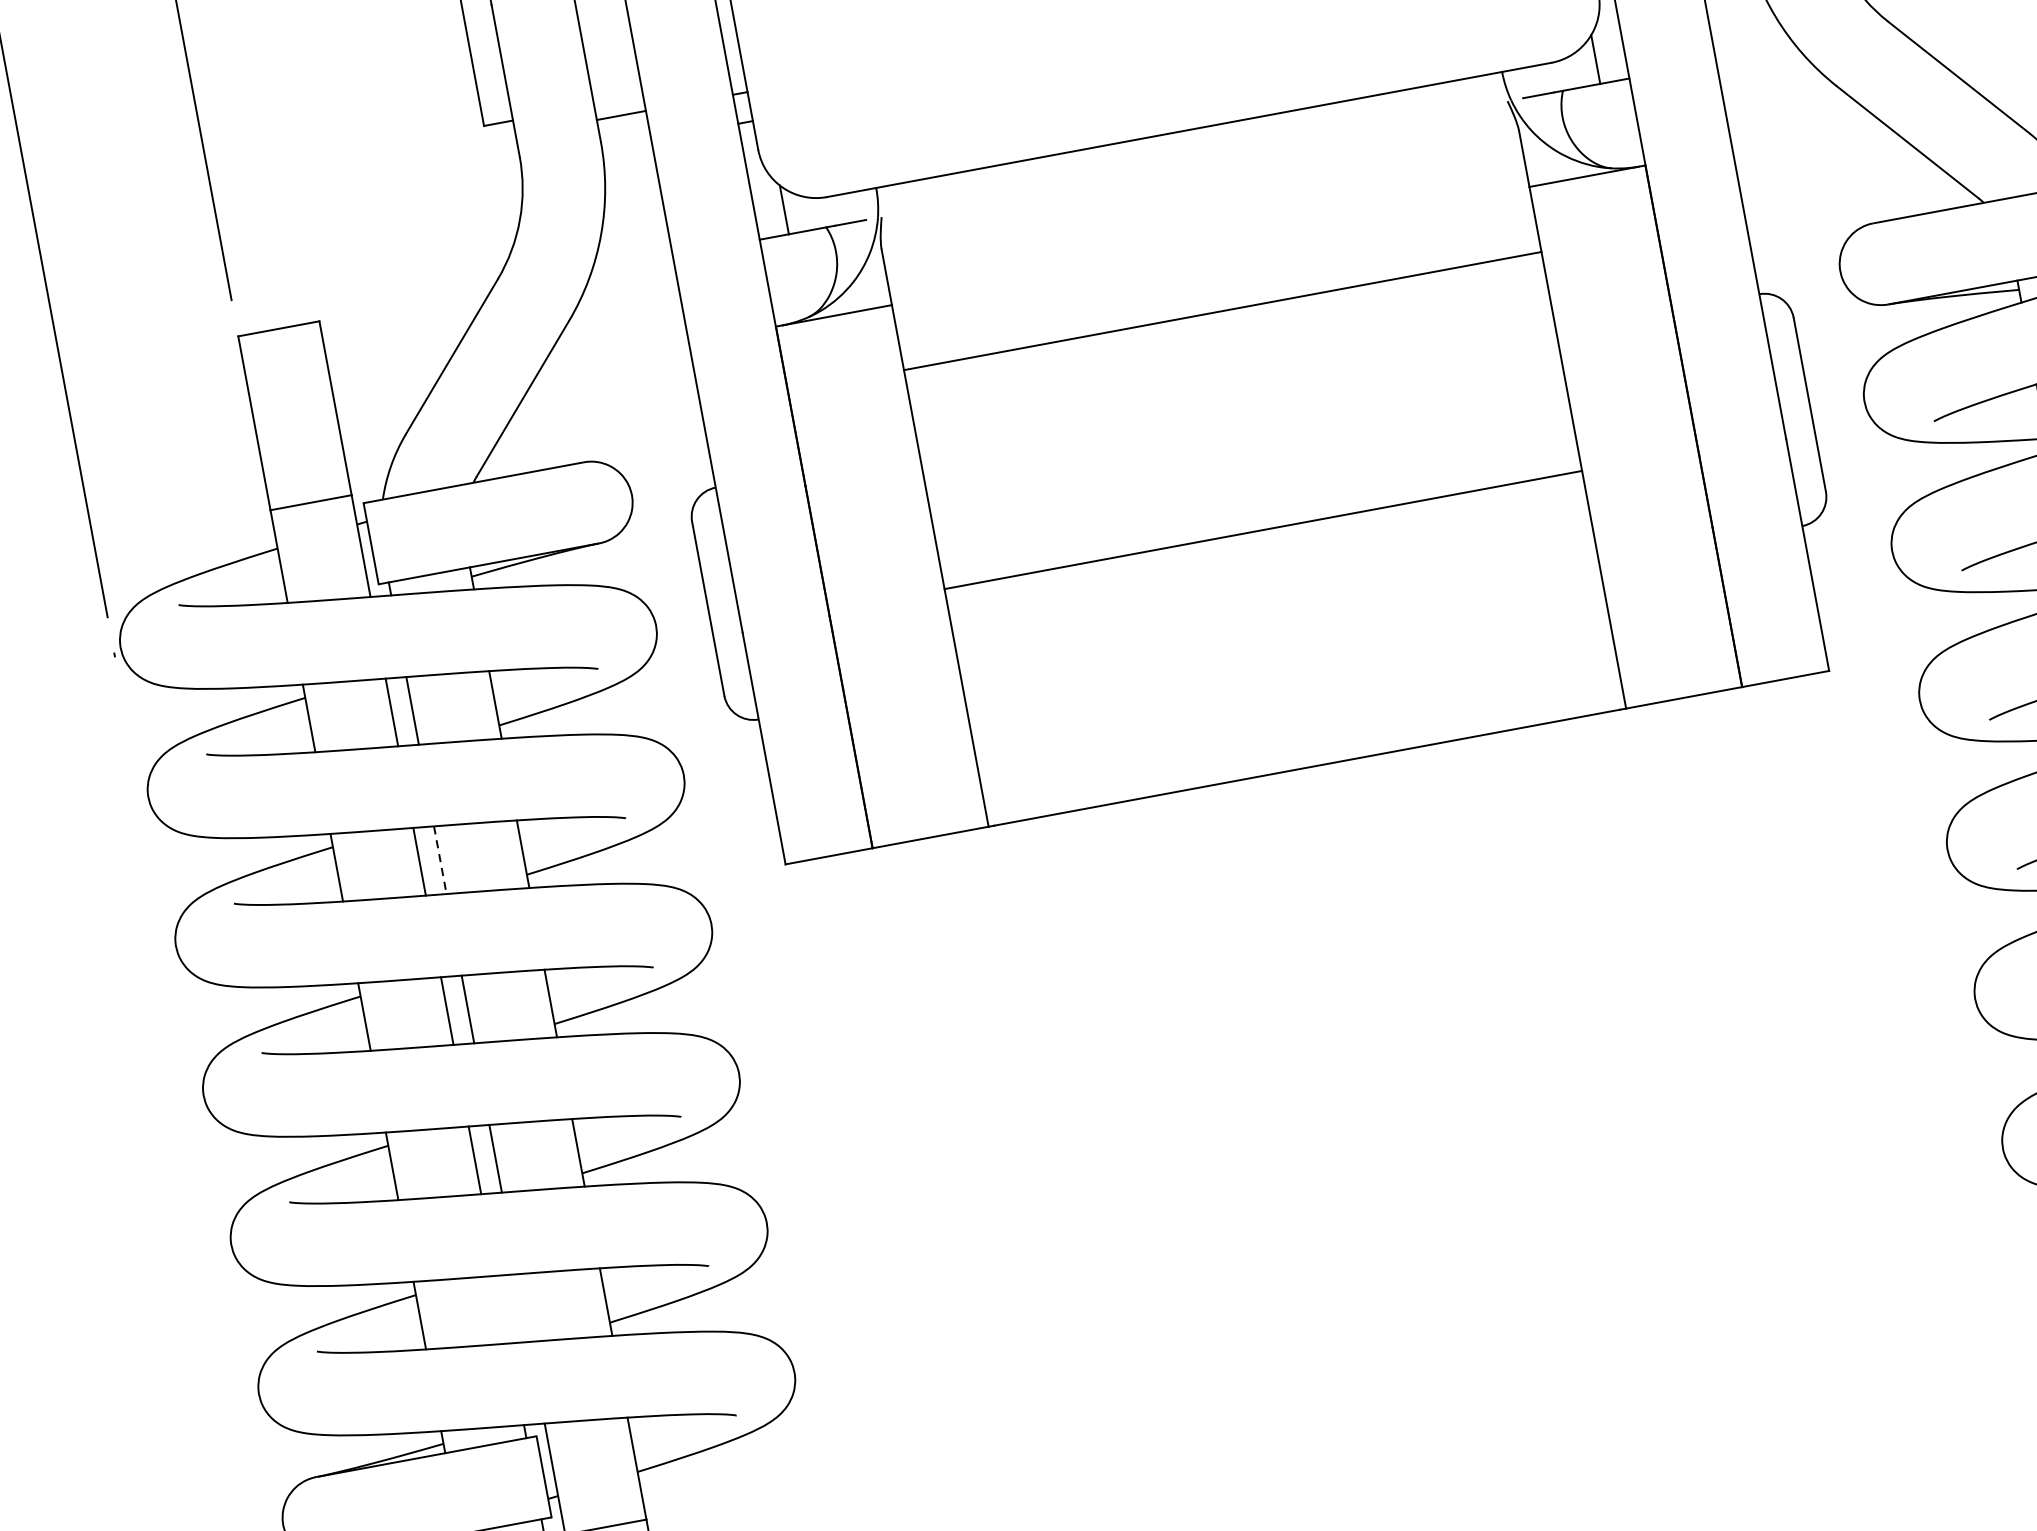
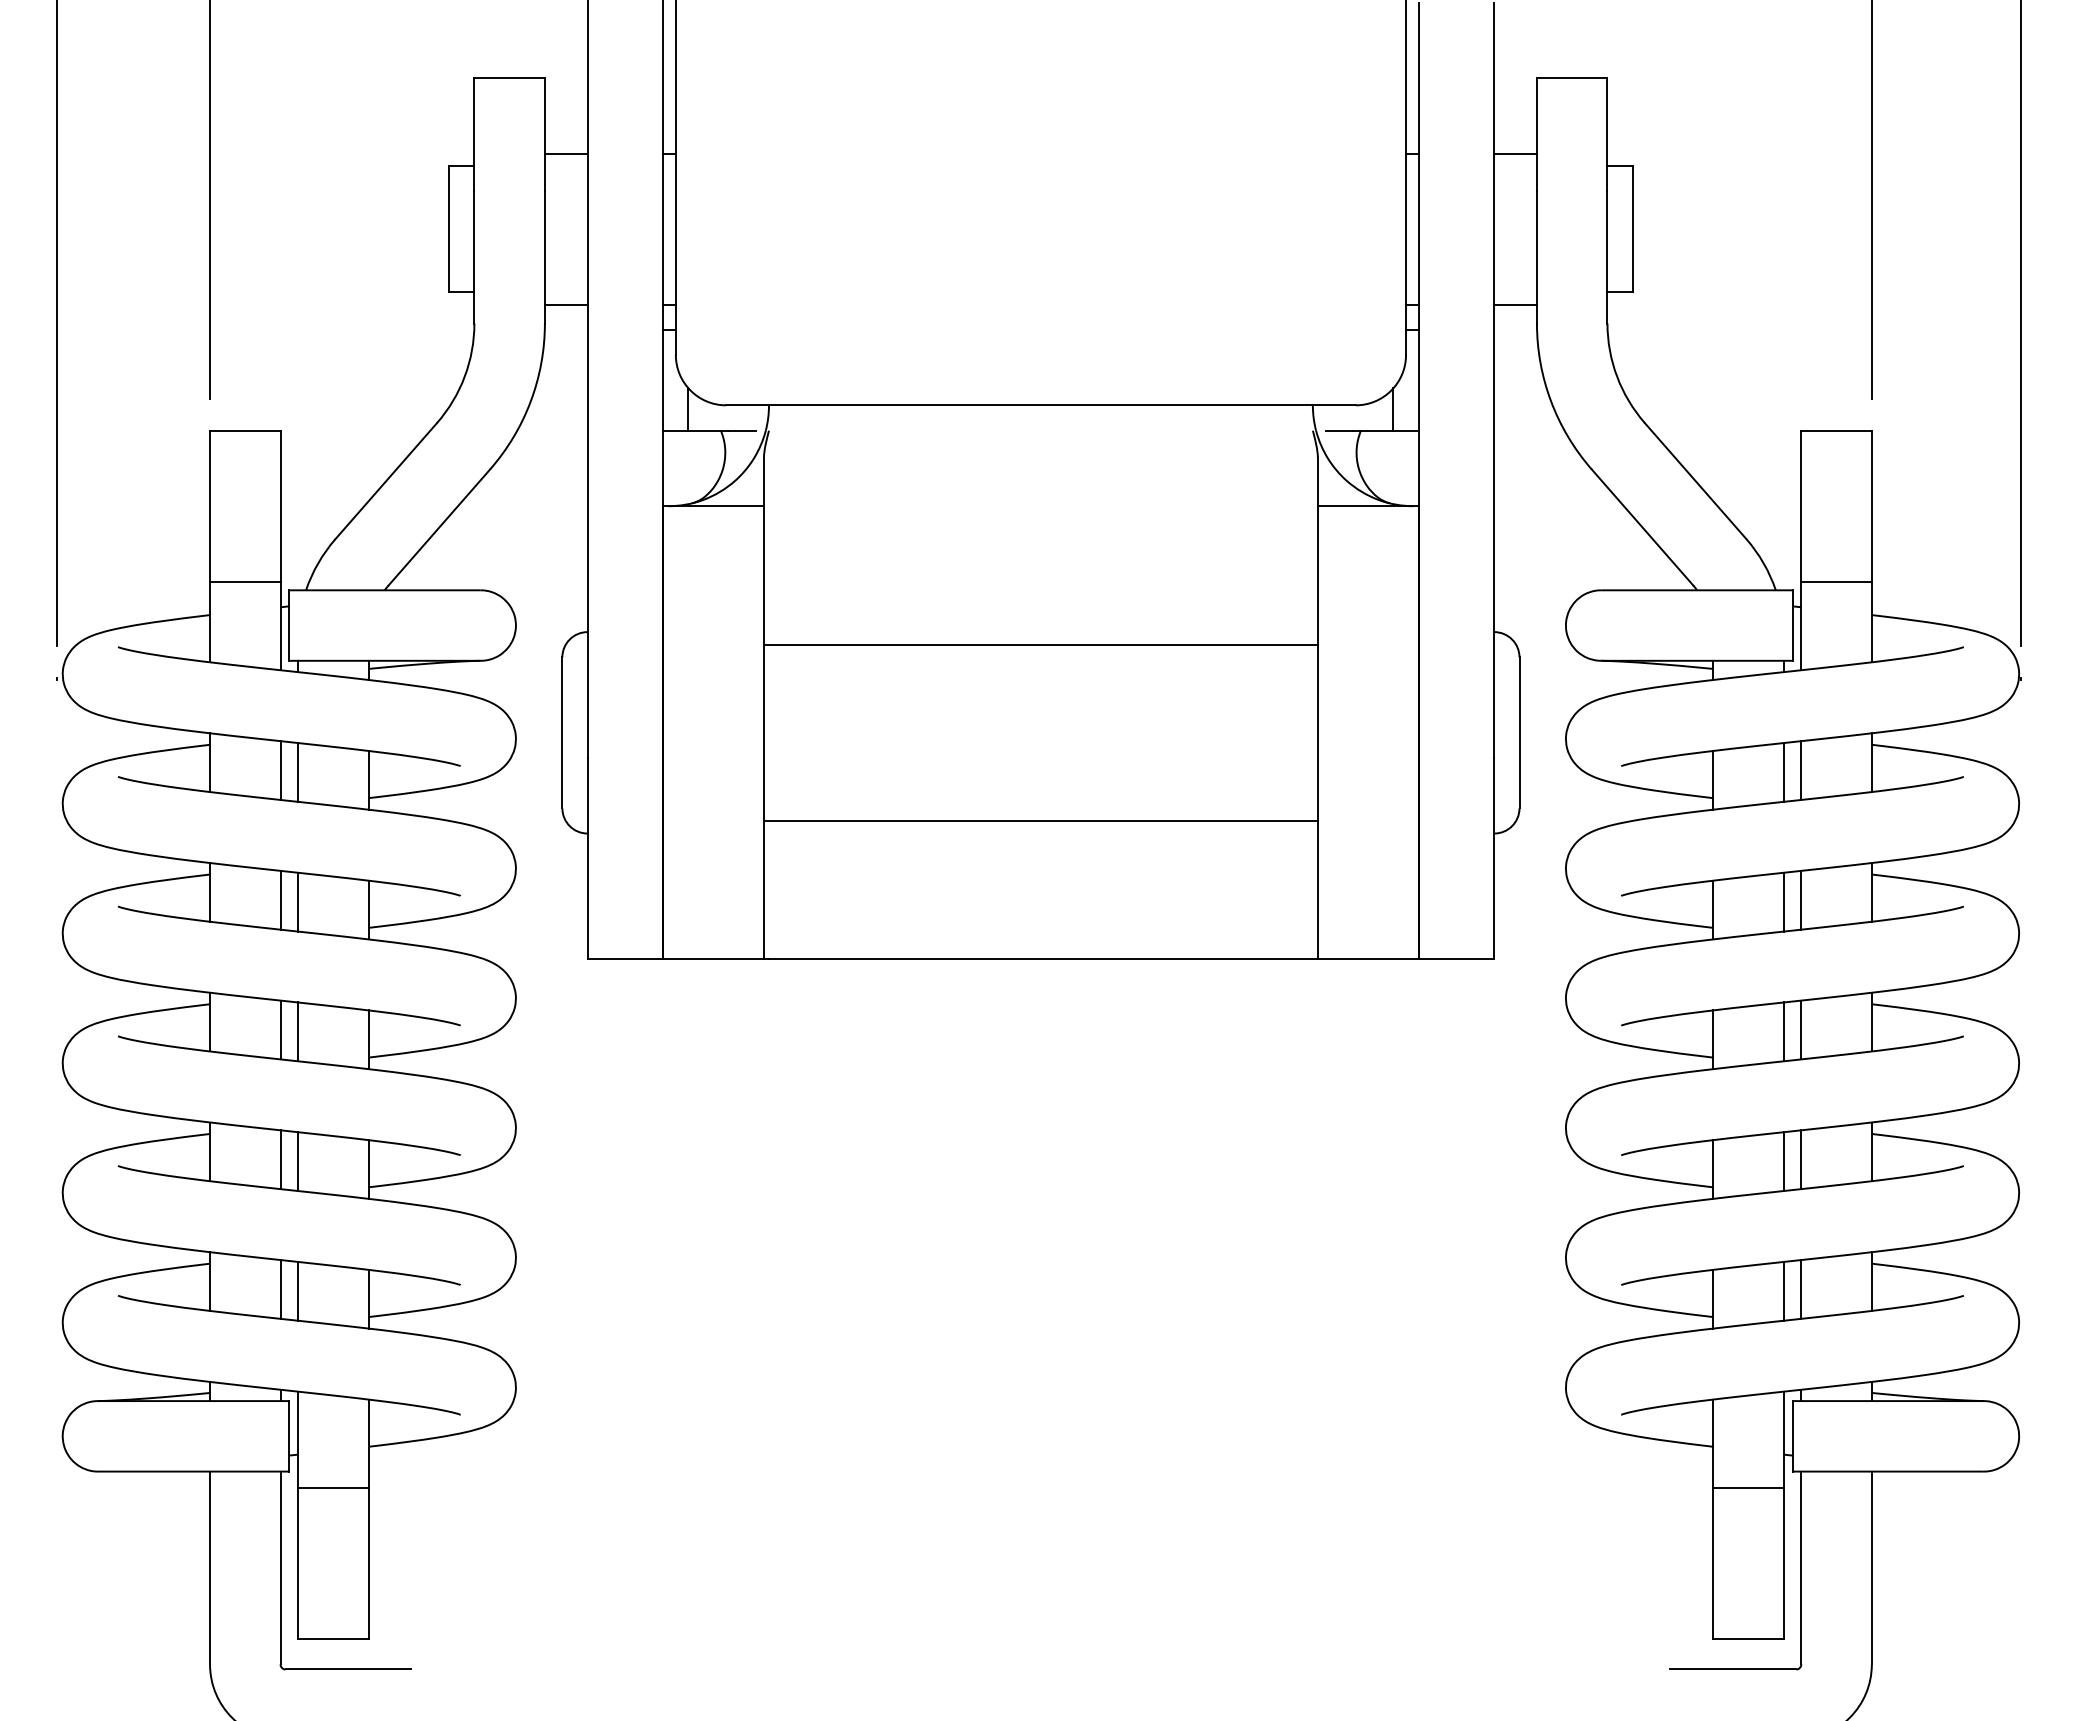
line: (1222, 310) -> (1040, 644), moved
line: (1262, 529) -> (1040, 820), moved
line: (440, 860) -> (298, 902), dashed -> solid
line: (523, 1307) -> (298, 1290), added
line: (502, 1309) -> (280, 1289), added

